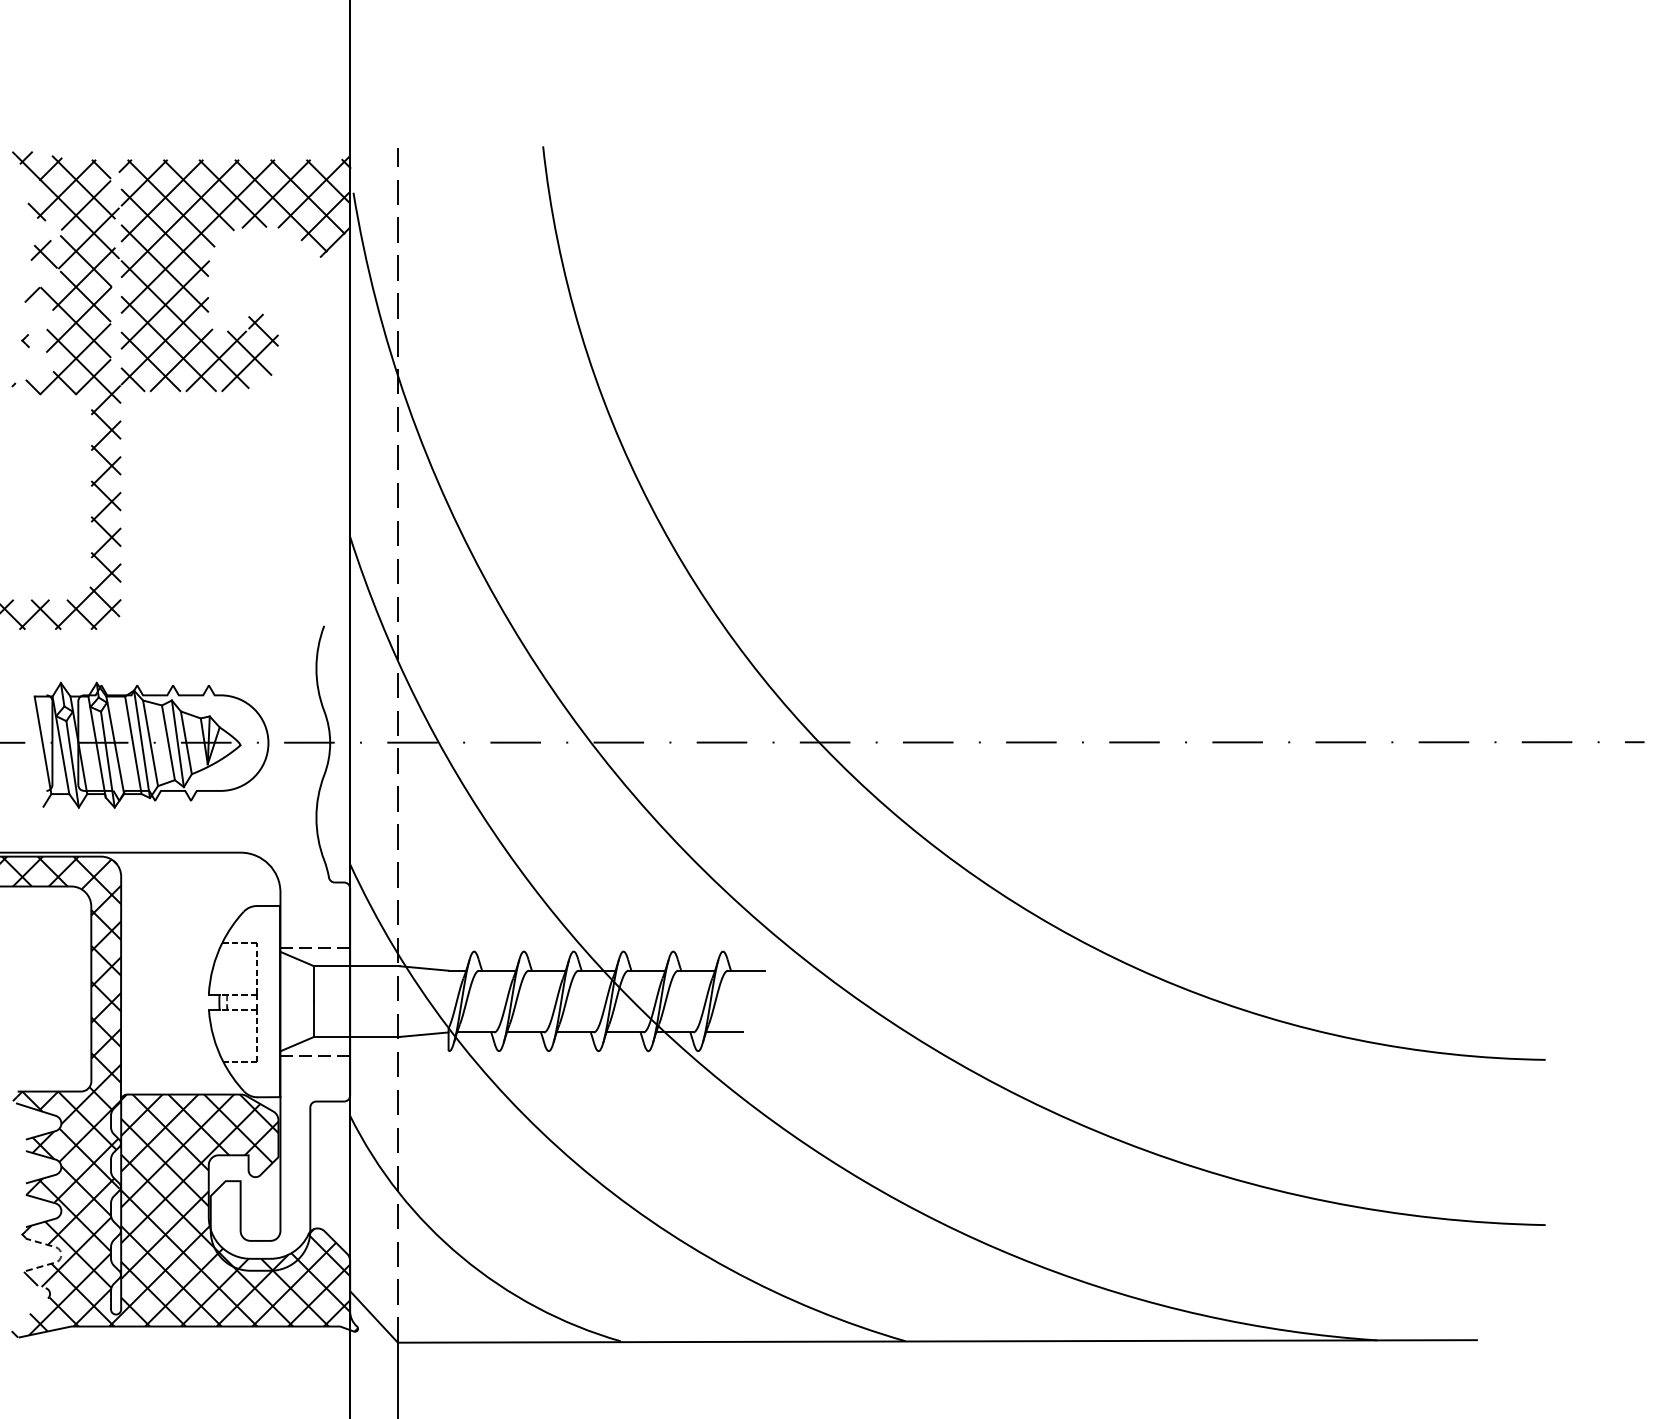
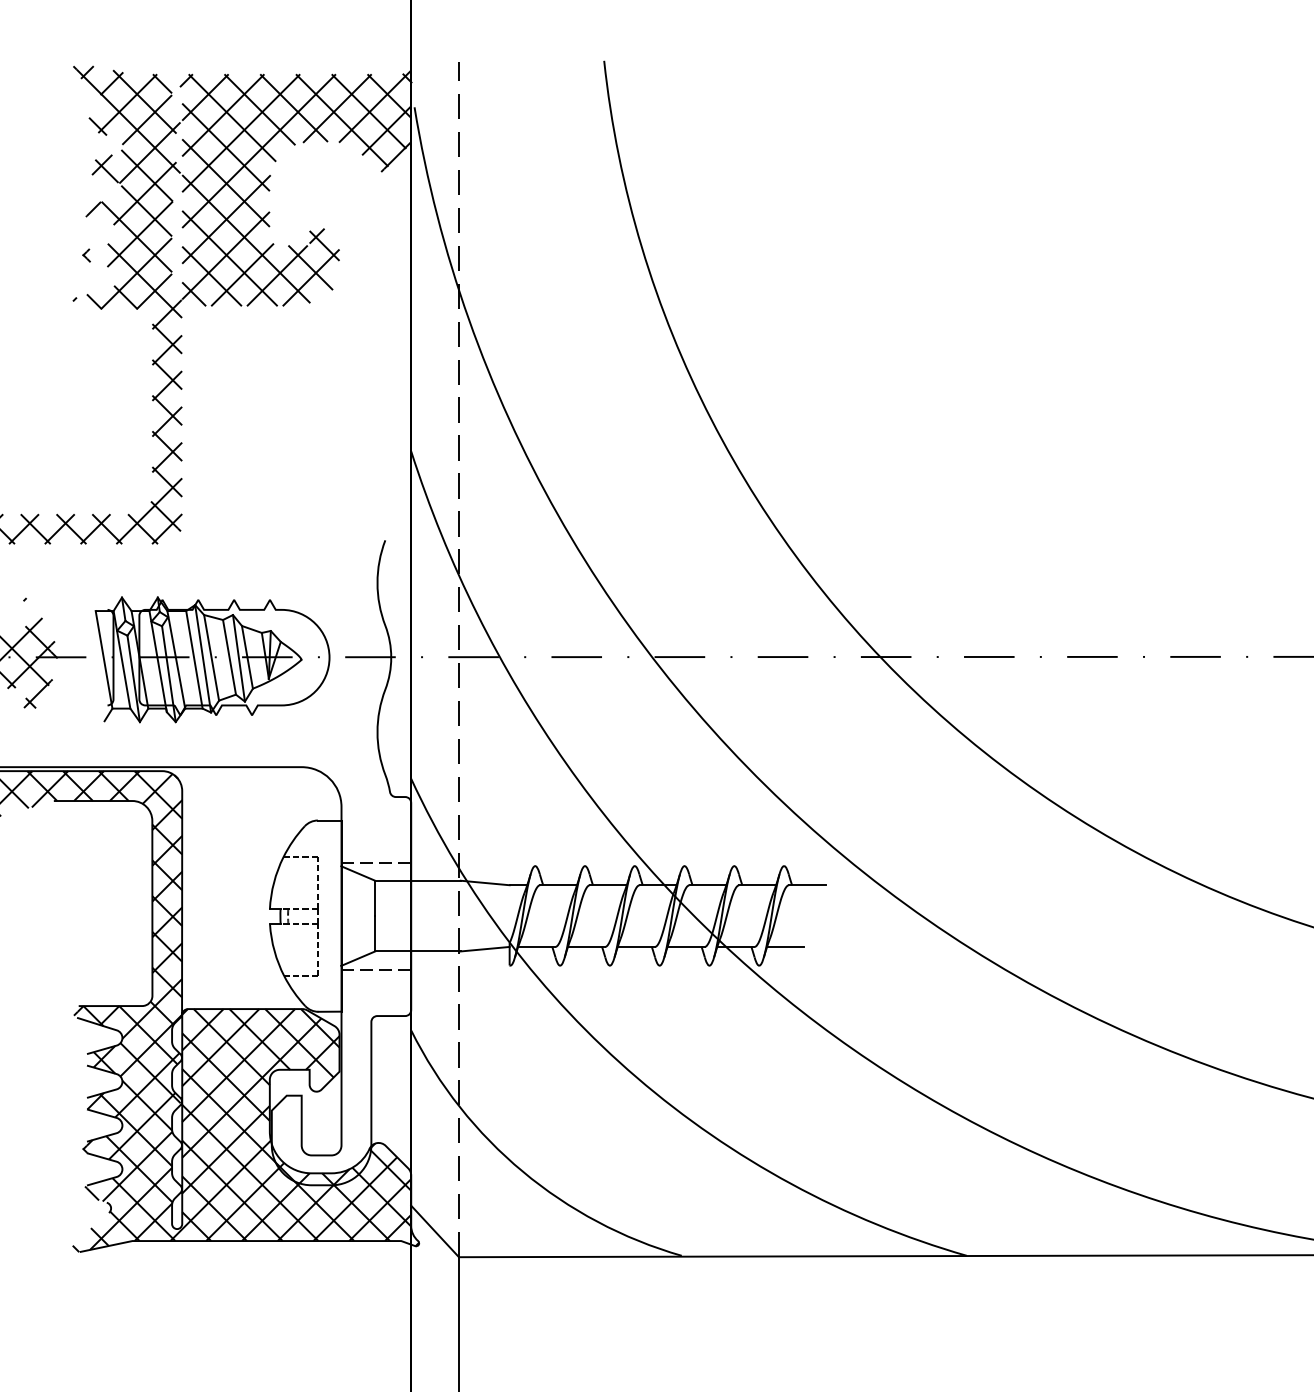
line: (61, 1254) -> (122, 1169), dashed -> solid

